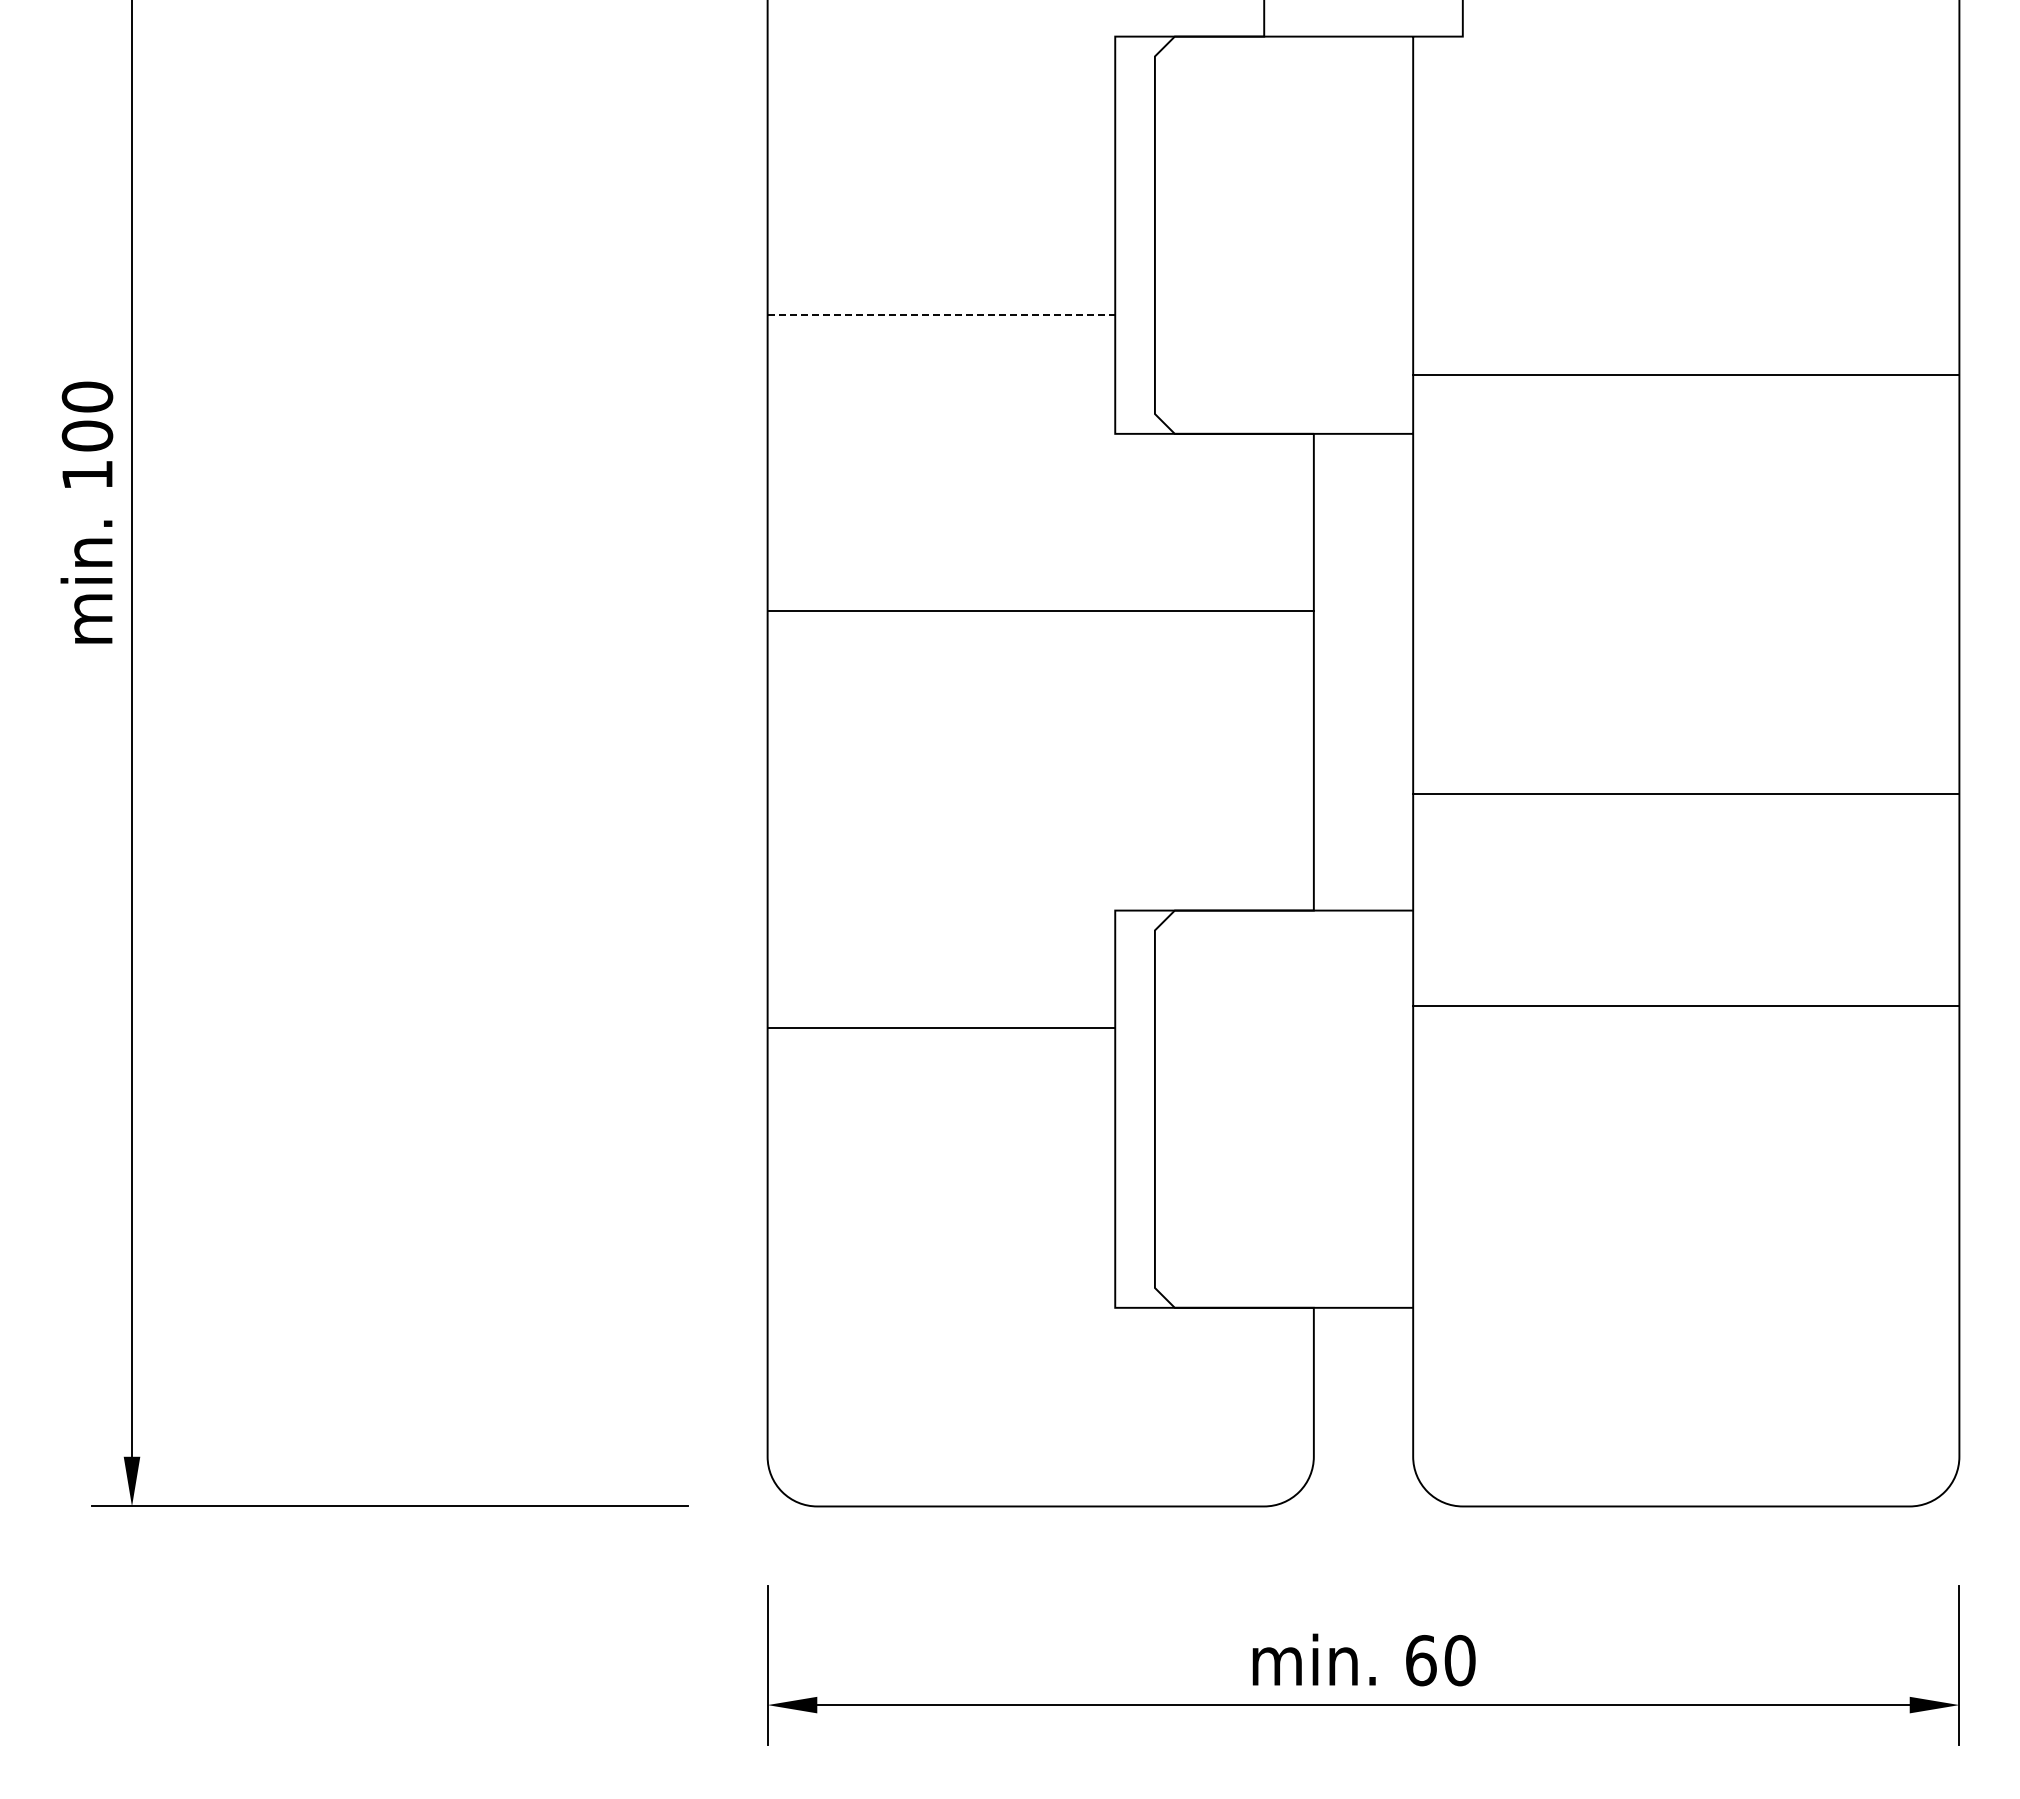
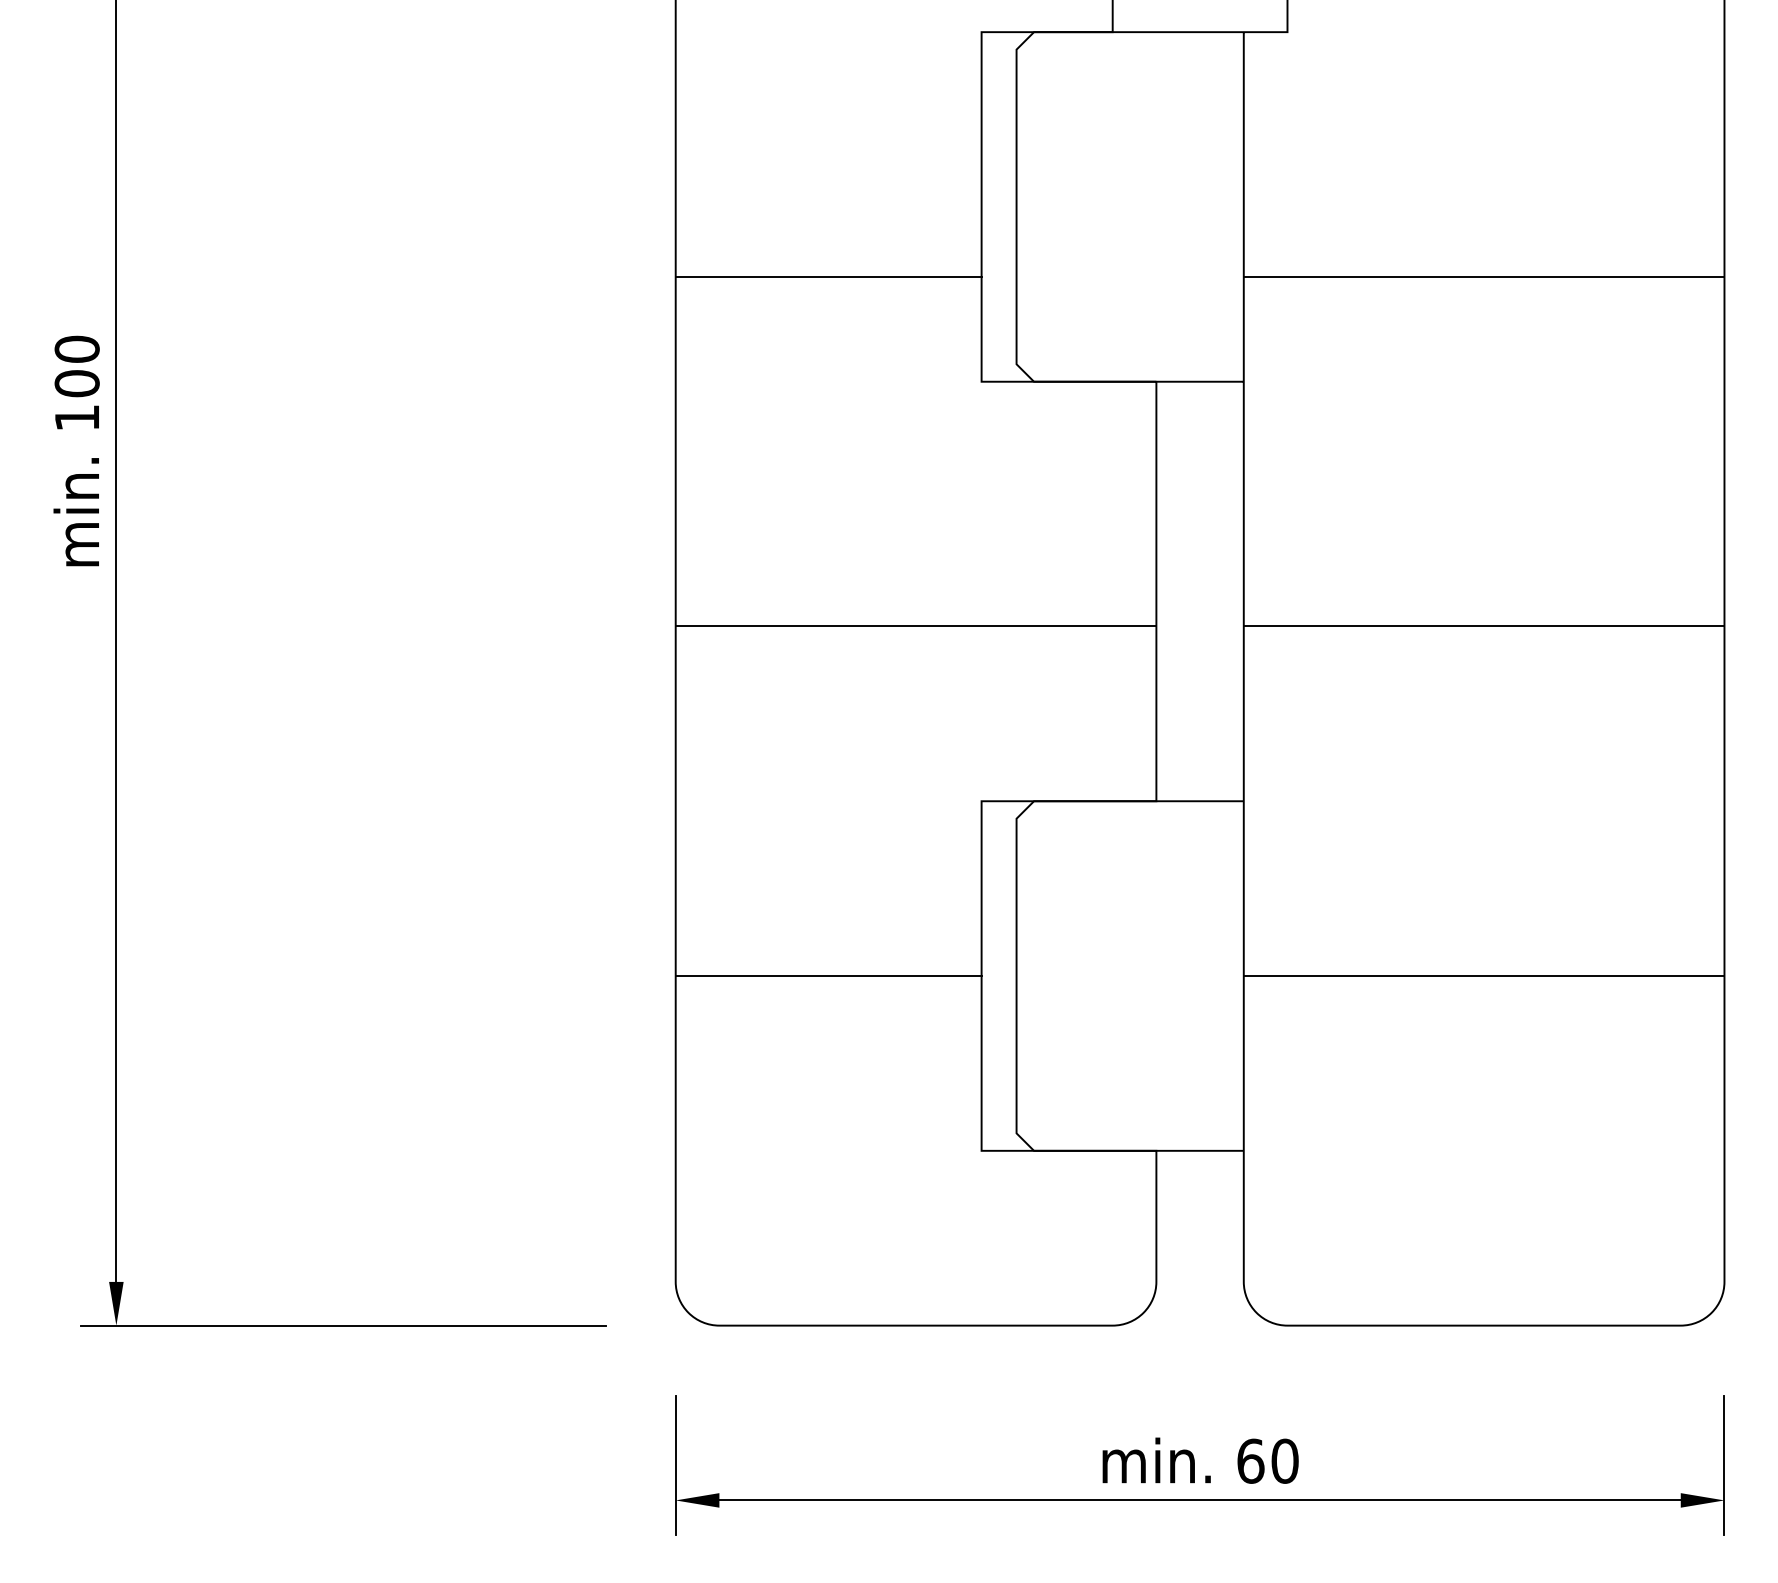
line: (941, 314) -> (828, 276), dashed -> solid
line: (1686, 374) -> (1484, 276), moved
line: (1040, 610) -> (915, 626), moved
line: (1686, 793) -> (1484, 626), moved
line: (1686, 1006) -> (1484, 976), moved
line: (941, 1028) -> (828, 976), moved

